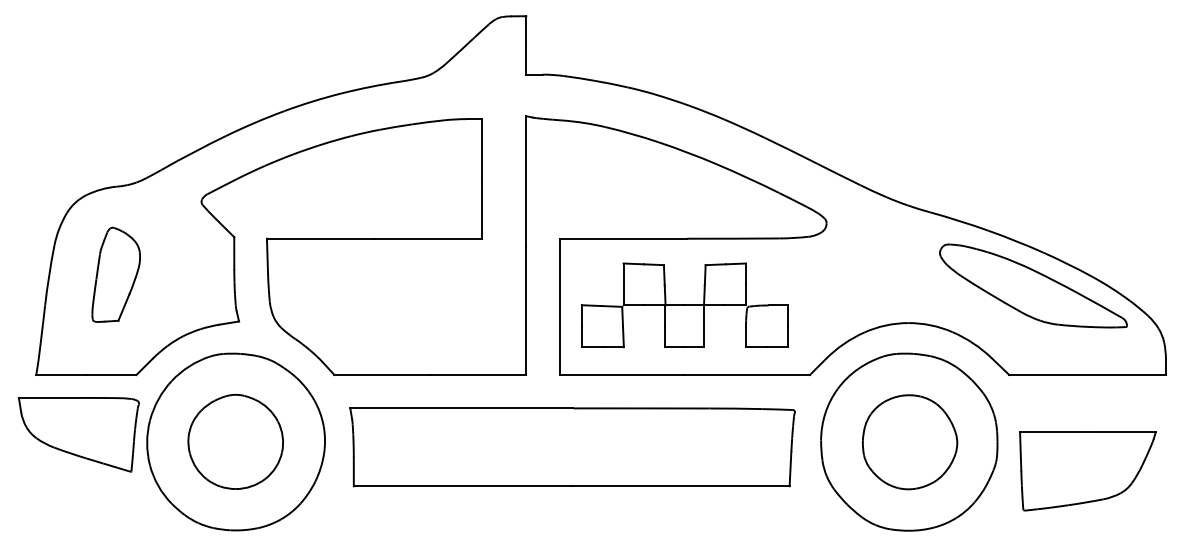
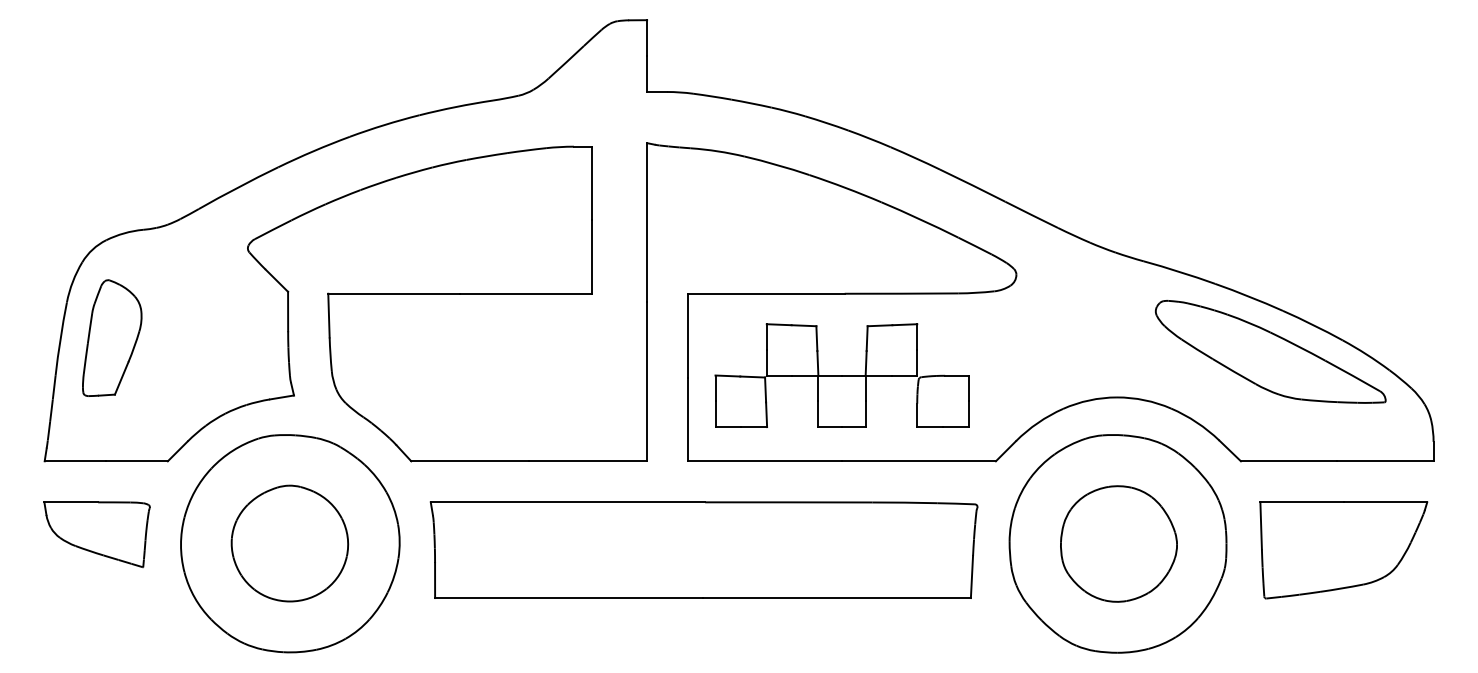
part: (115, 274) -> (111, 337), moved
part: (78, 434) -> (96, 534), size x0.71
part: (1087, 471) -> (1343, 550), moved

